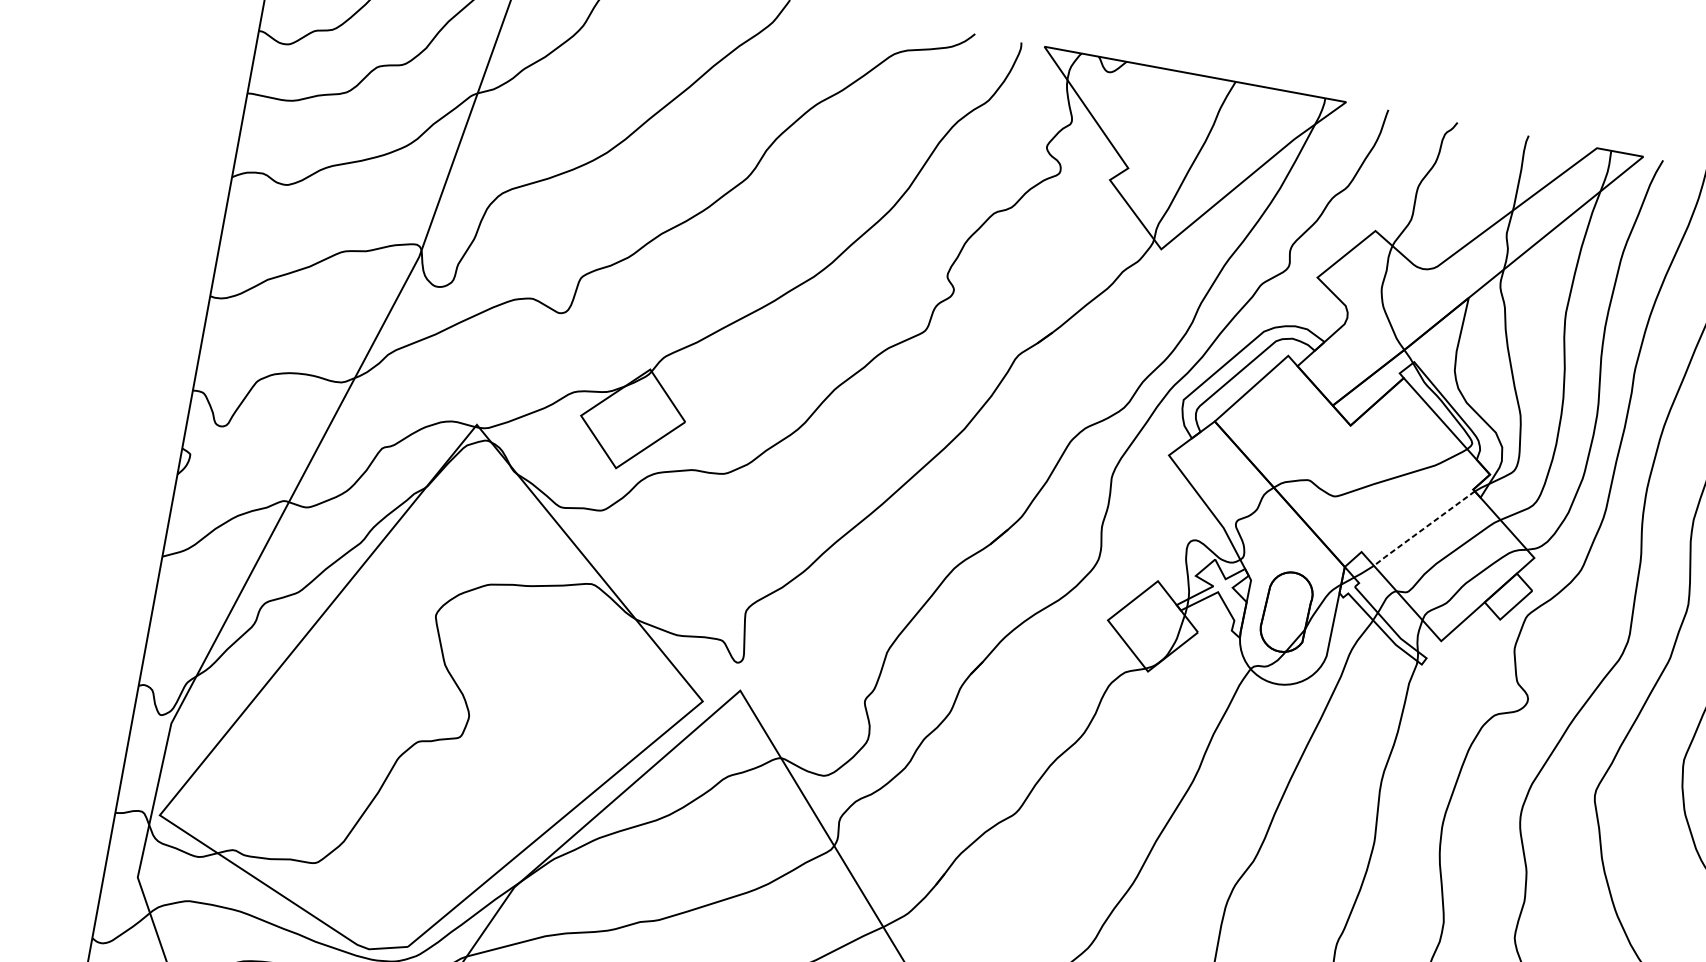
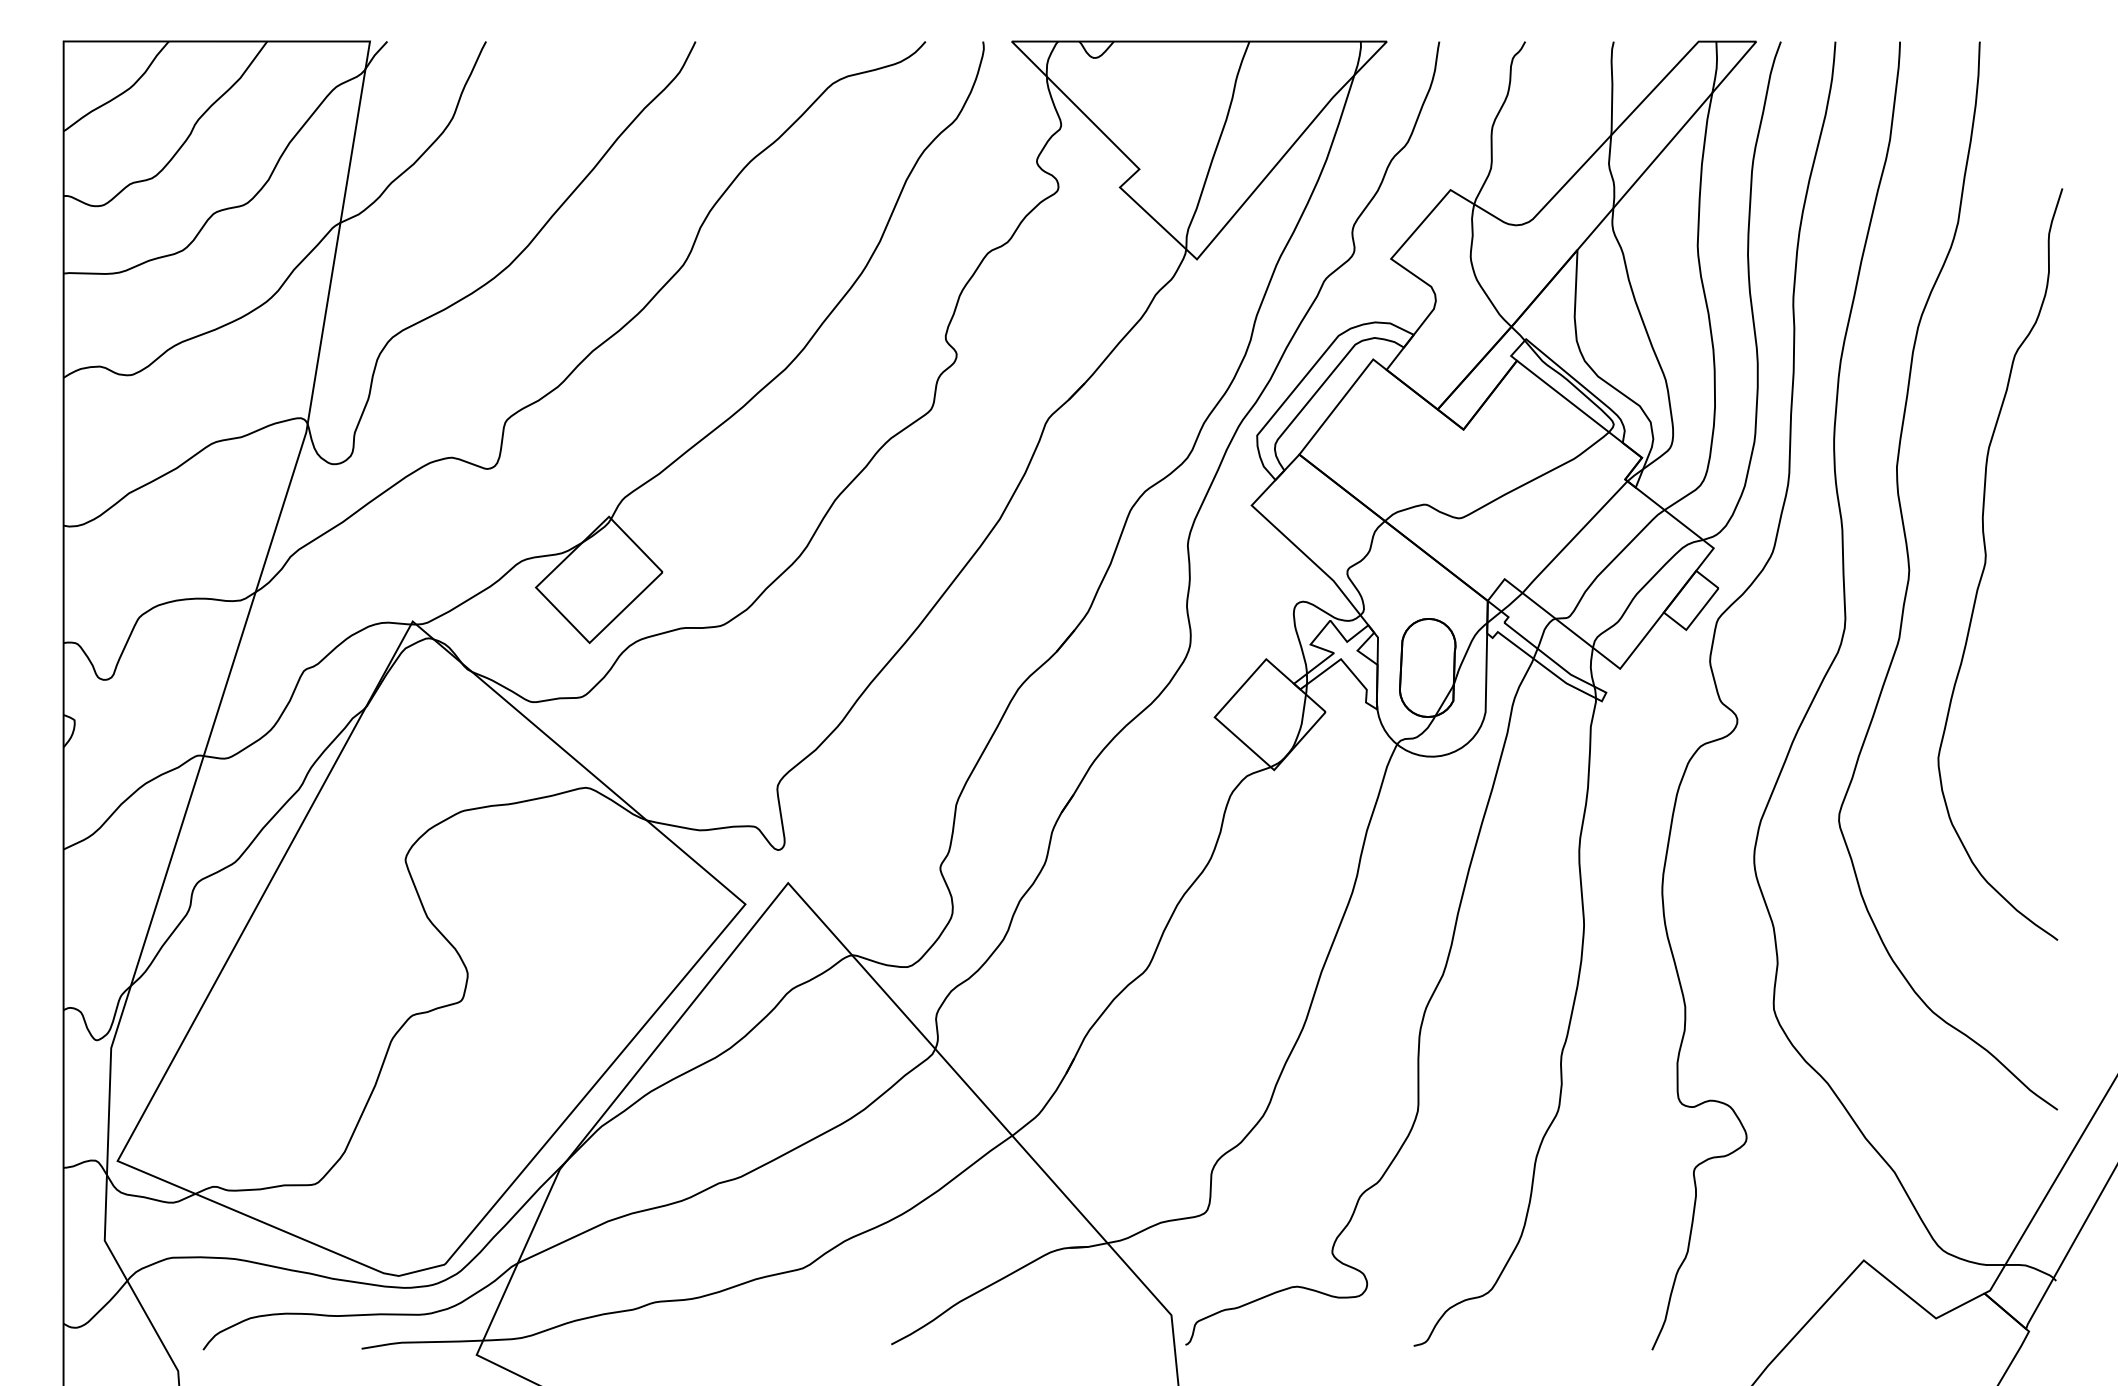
line: (1423, 528) -> (1574, 537), dashed -> solid

